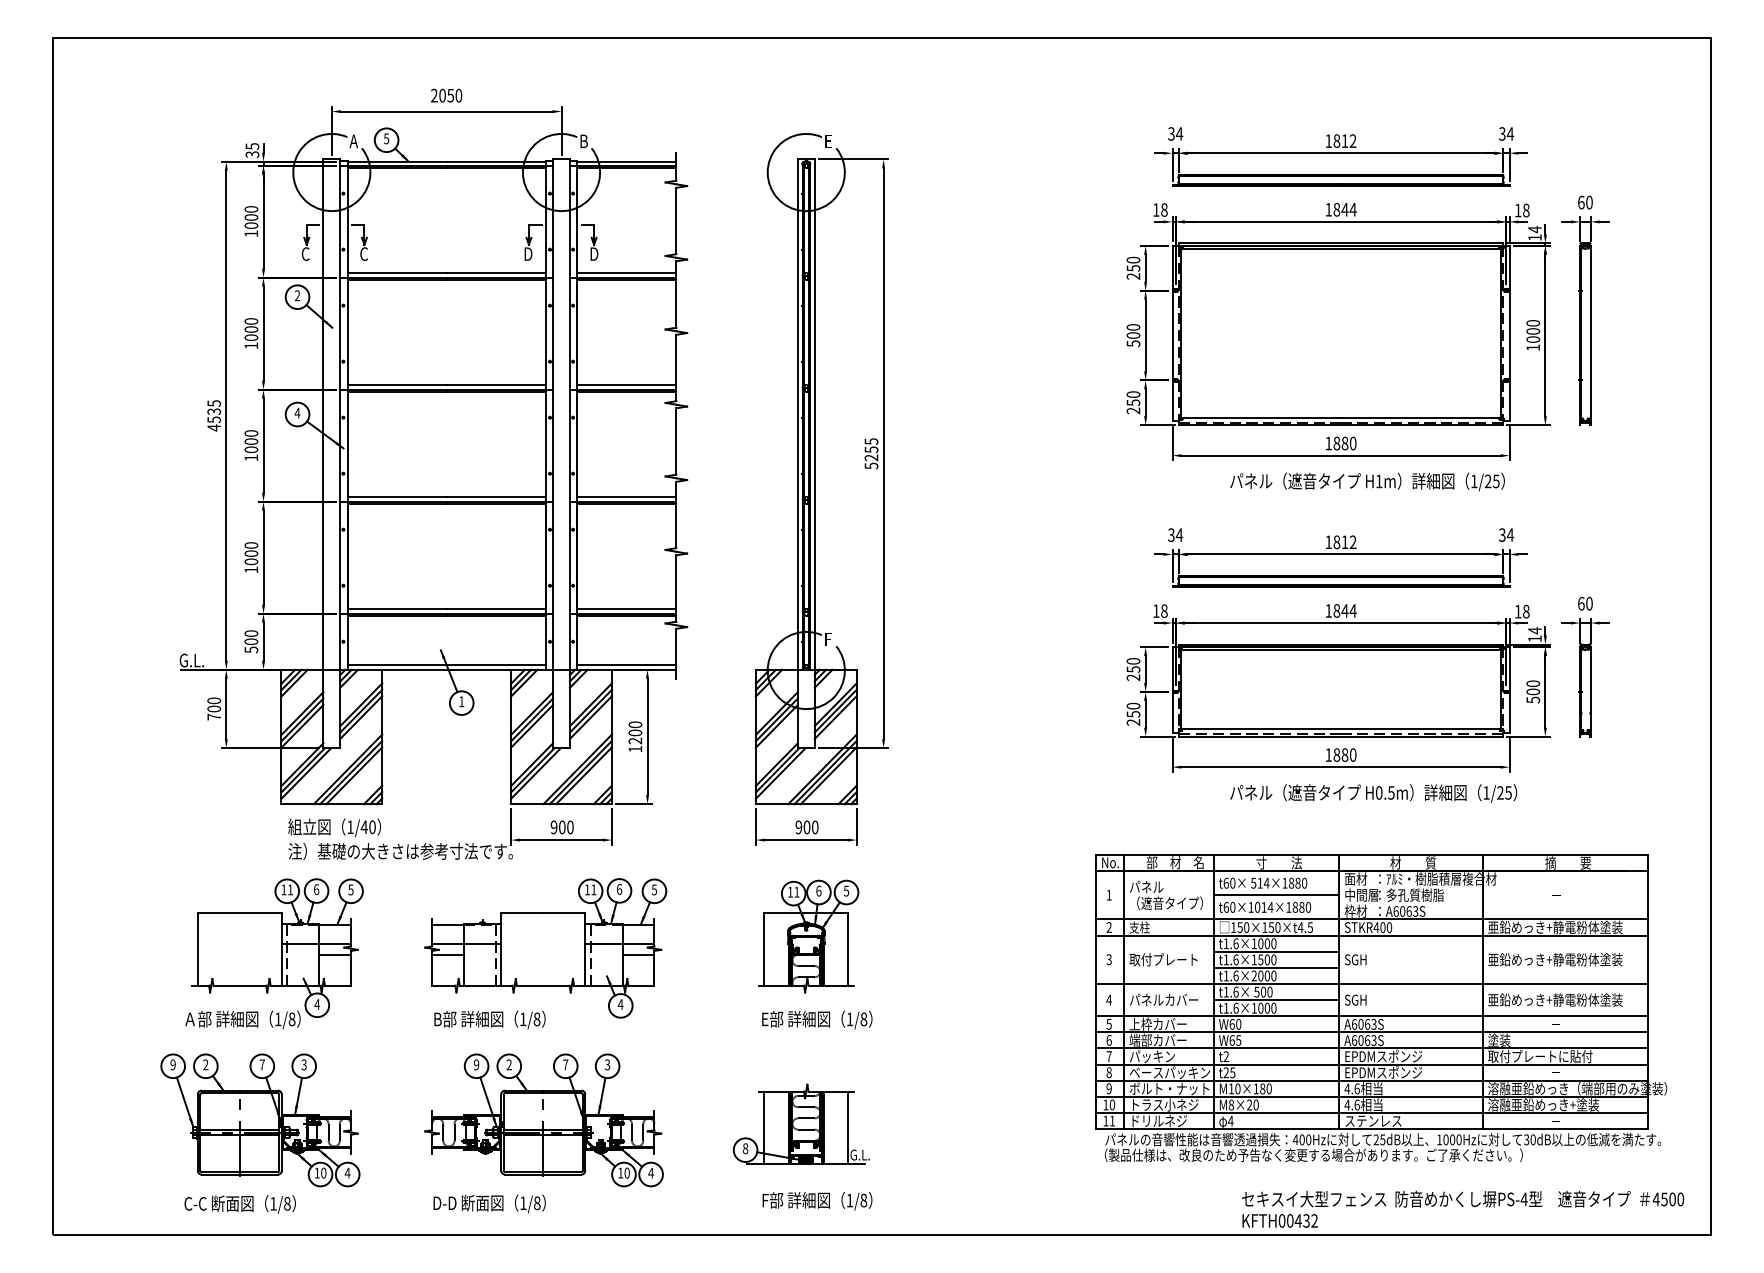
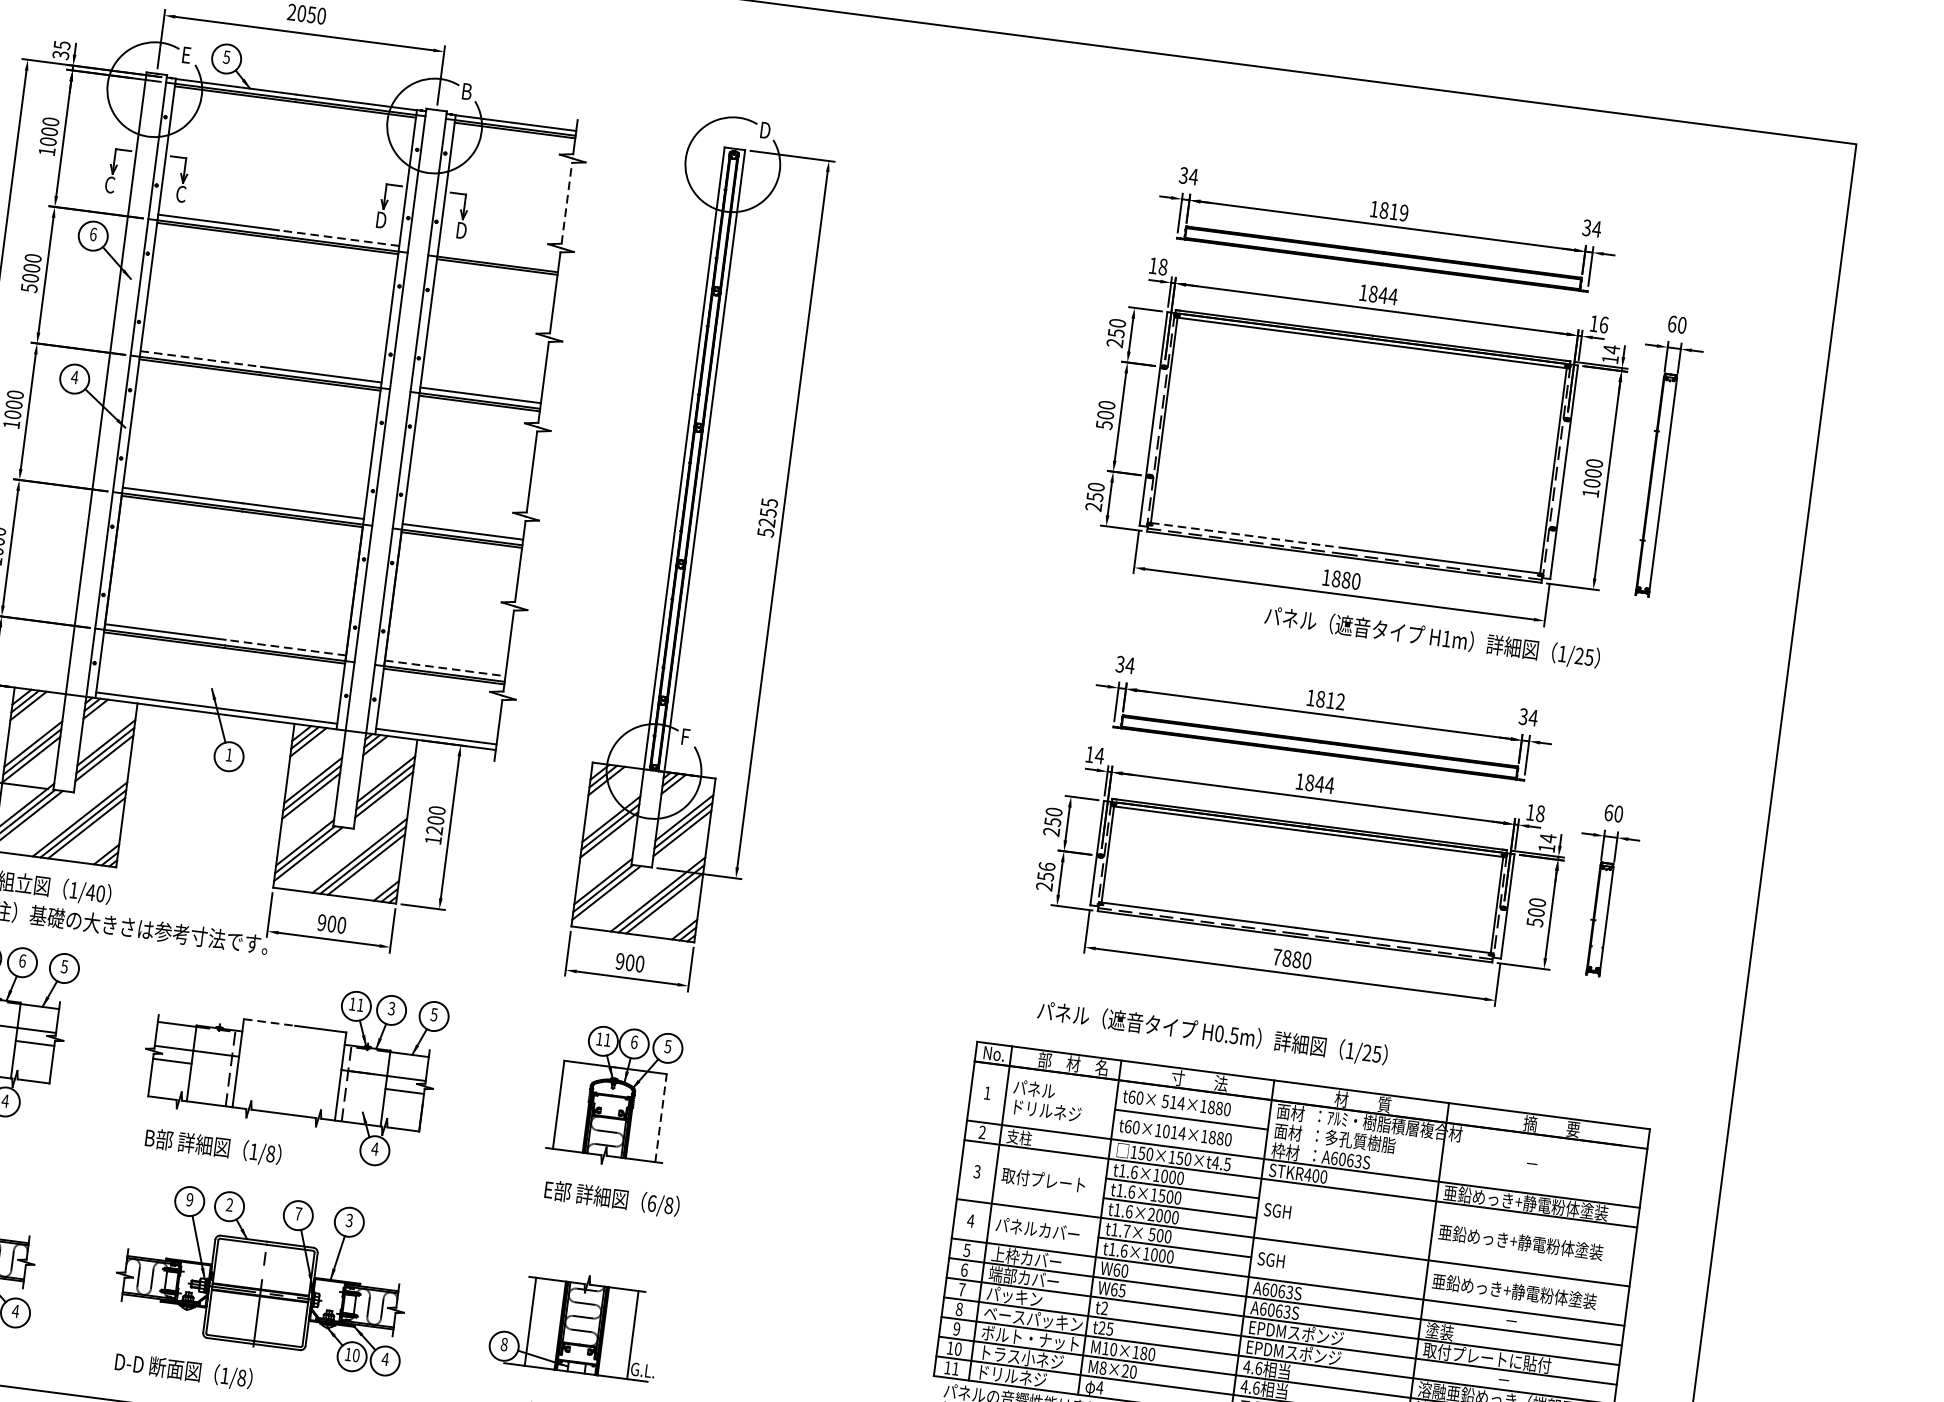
text: (353, 141) -> (186, 55), A -> E
text: (828, 141) -> (764, 130), E -> D
text: (1352, 141) -> (1403, 213), 1812 -> 1819
text: (1526, 210) -> (1604, 324), 18 -> 16
line: (676, 220) -> (567, 202), solid -> dashed
line: (495, 273) -> (338, 238), solid -> dashed
line: (626, 273) -> (497, 259), removed
text: (297, 295) -> (93, 234), 2 -> 6
text: (251, 345) -> (29, 287), 1000 -> 5000
line: (397, 385) -> (201, 359), solid -> dashed
line: (1261, 417) -> (1248, 535), solid -> dashed
text: (1367, 481) -> (1432, 637), moved
line: (495, 609) -> (285, 647), solid -> dashed
line: (627, 609) -> (445, 668), solid -> dashed
text: (1164, 611) -> (1099, 756), 18 -> 14
text: (1132, 705) -> (1045, 865), 250 -> 256
text: (1328, 754) -> (1276, 956), 1880 -> 7880
text: (1373, 793) -> (1212, 1033), moved
text: (619, 889) -> (391, 1008), 6 -> 3
text: (1361, 894) -> (1295, 1132), 中間層 -> 面材
text: (1167, 902) -> (1057, 1111), （遮音タイプ） -> ドリルネジ
line: (522, 913) -> (269, 1022), solid -> dashed
line: (848, 949) -> (661, 1118), solid -> dashed
text: (1235, 991) -> (1126, 1230), t1.6× -> t1.7×
text: (849, 1019) -> (651, 1203), 1/8 -> 6/8
hatch: (806, 1159) -> (576, 1367), removed

